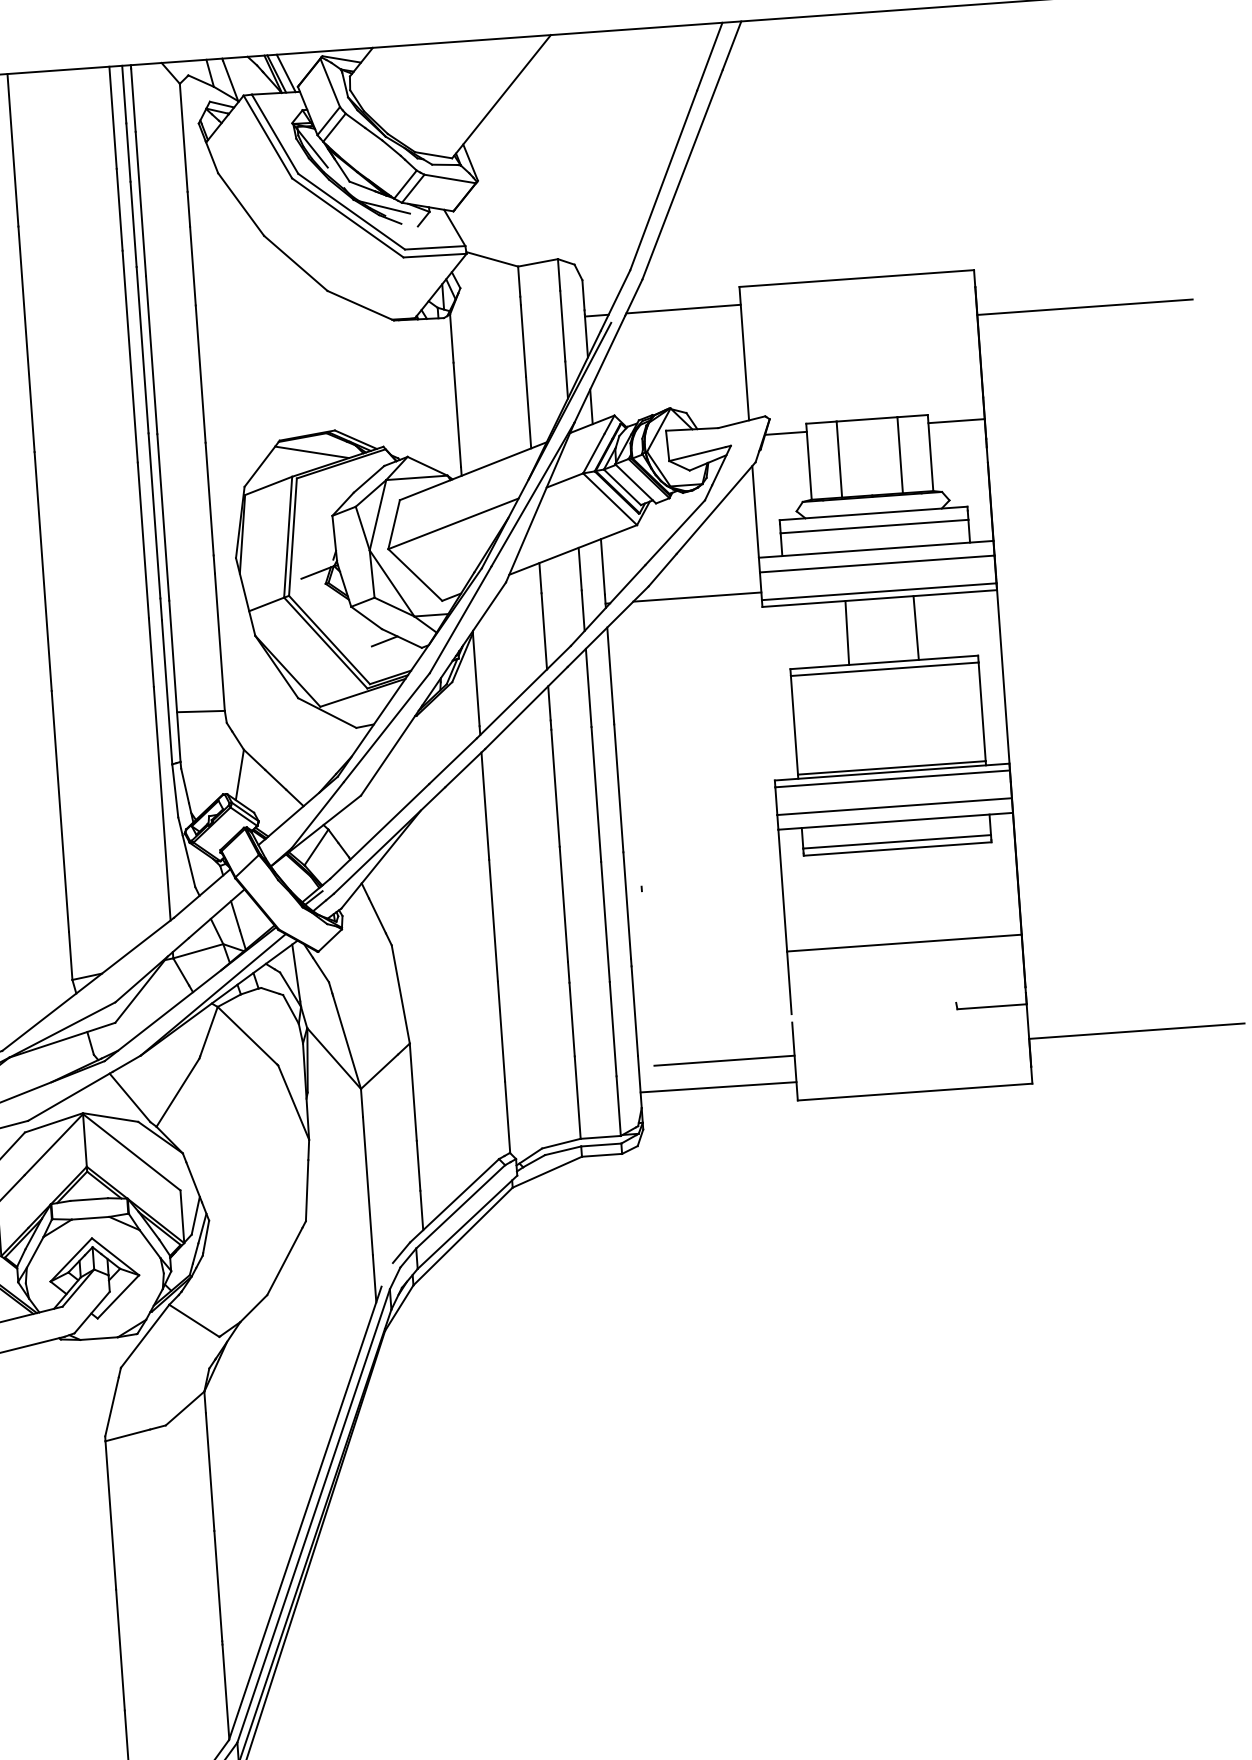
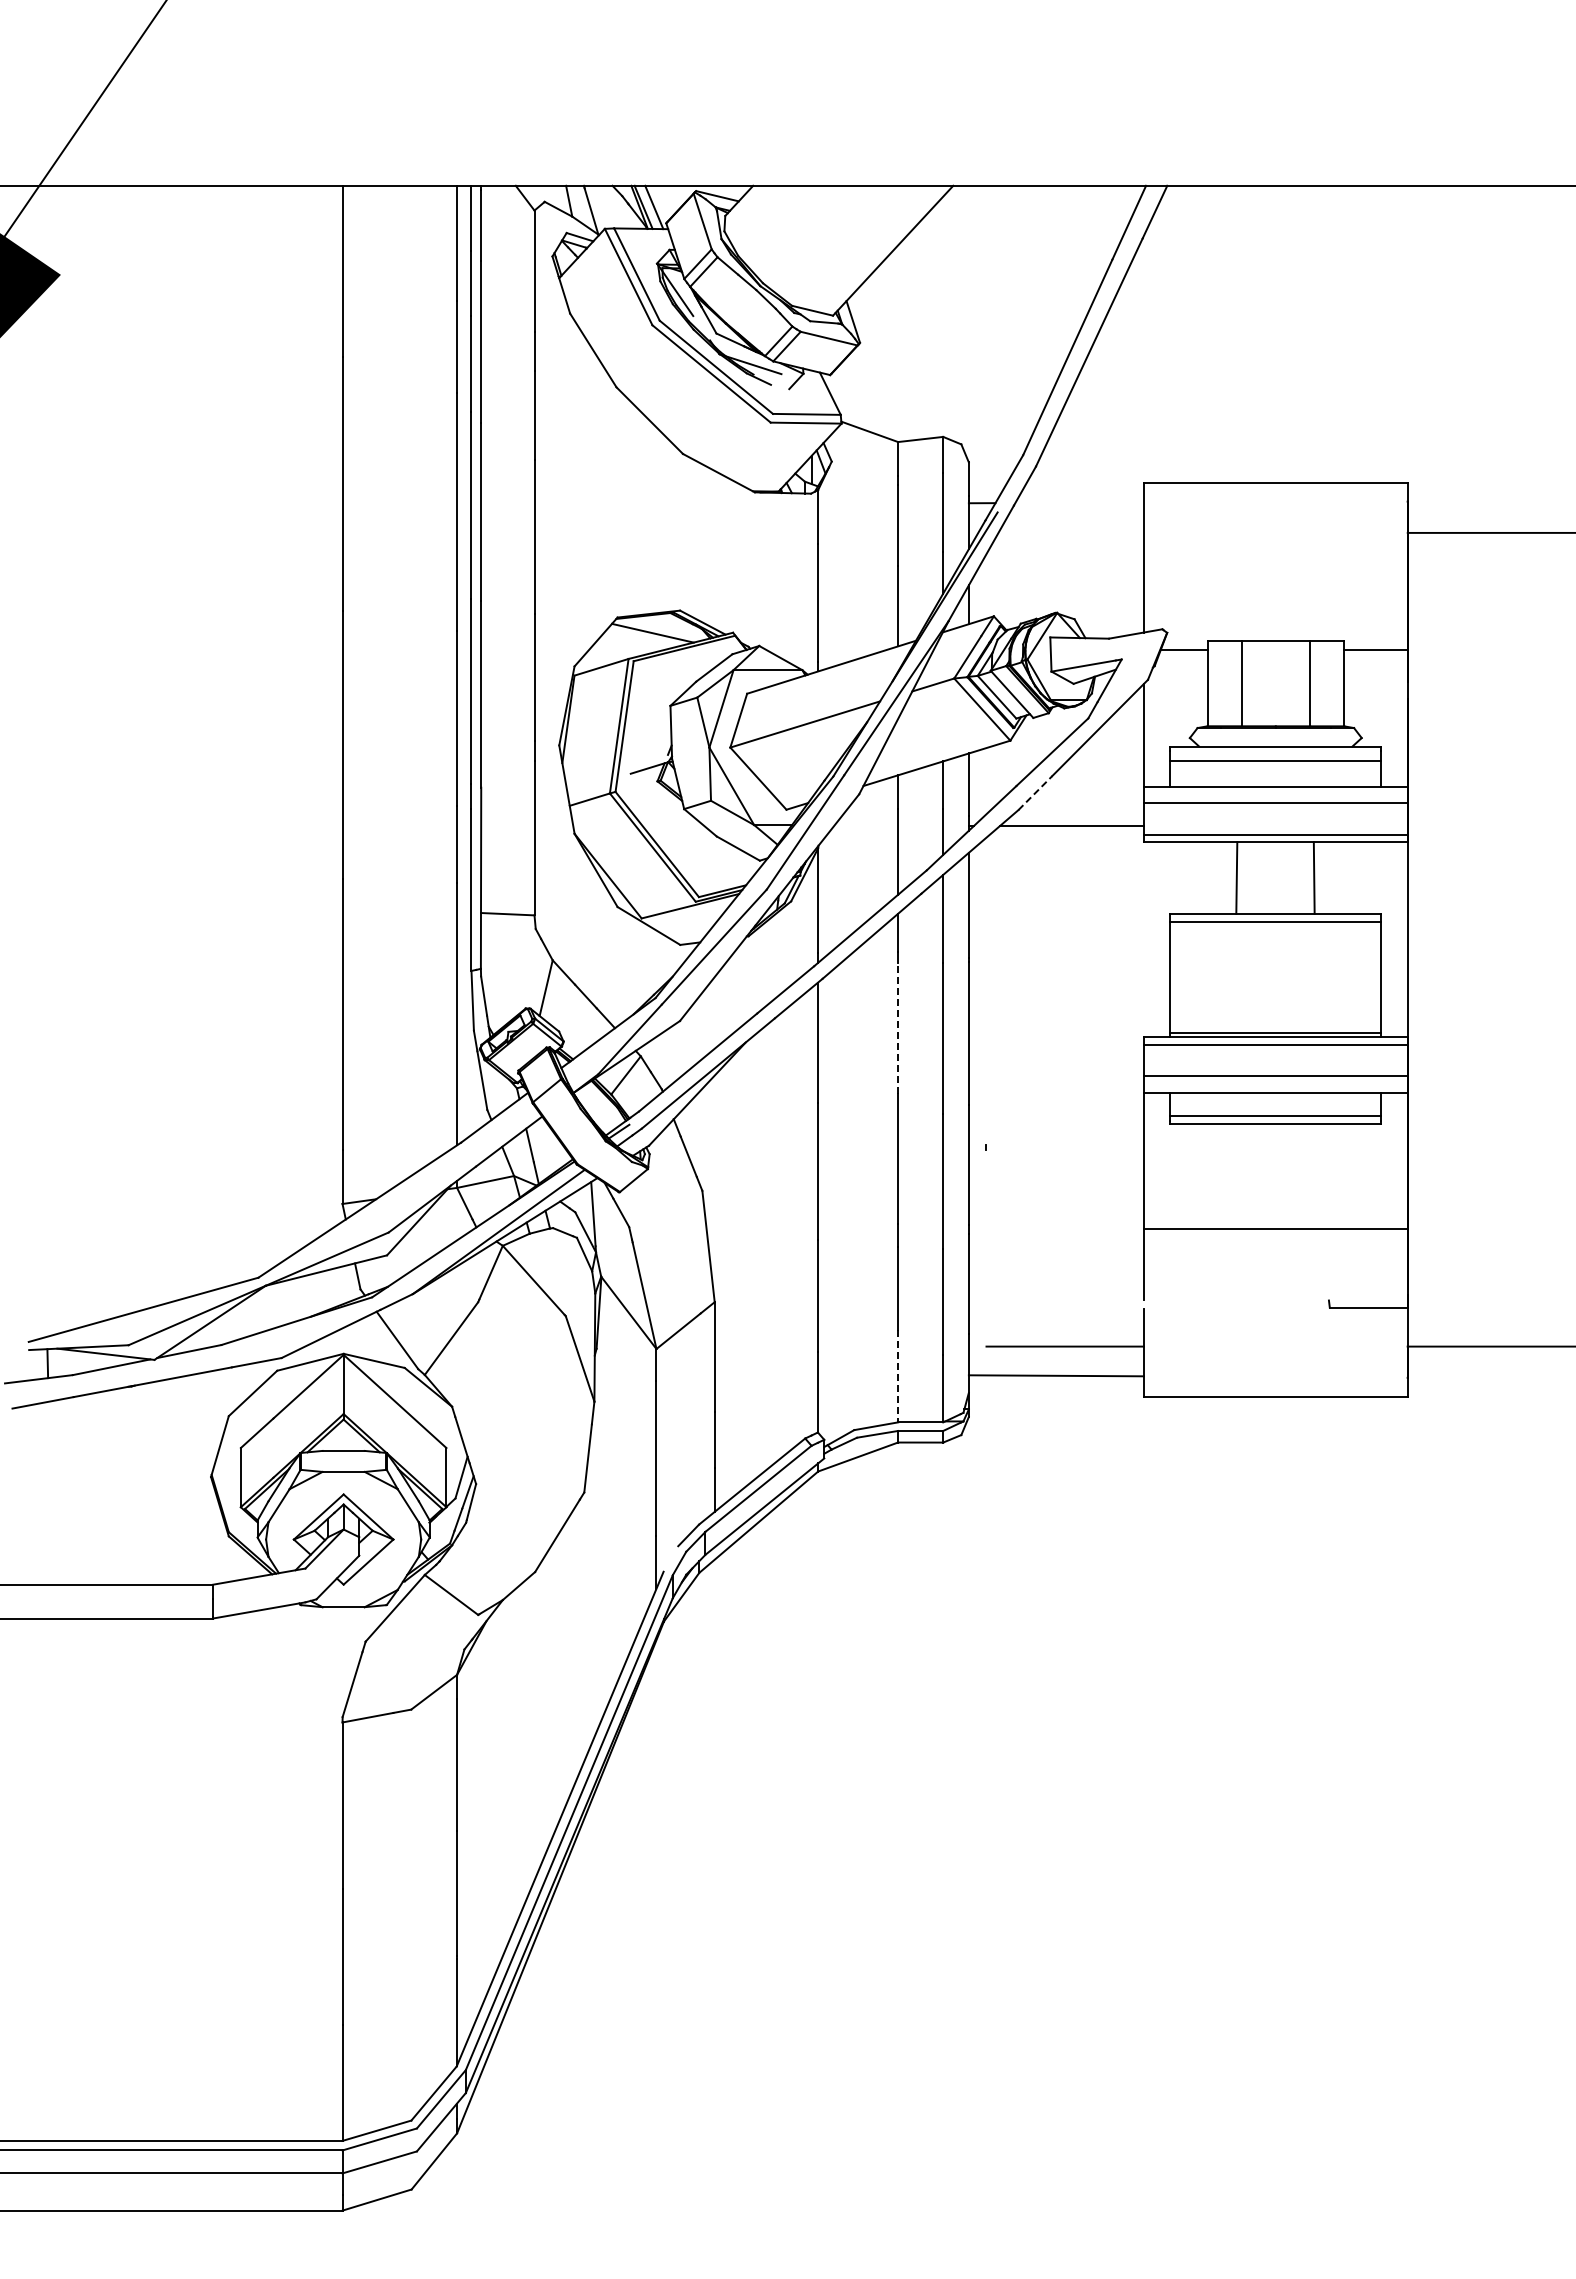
line: (683, 308) -> (1079, 502), removed
line: (662, 569) -> (1035, 792), solid -> dashed
line: (384, 641) -> (718, 850), removed
line: (555, 788) -> (898, 1028), solid -> dashed
line: (578, 1097) -> (898, 1376), solid -> dashed

